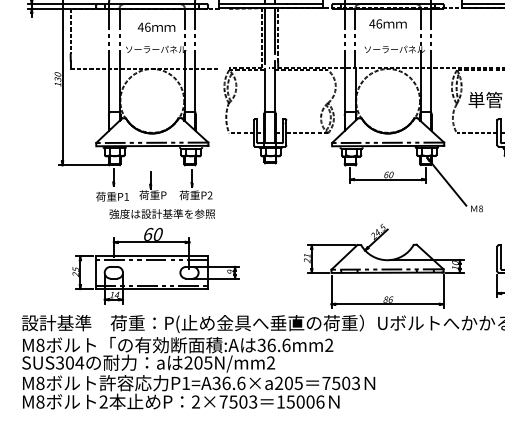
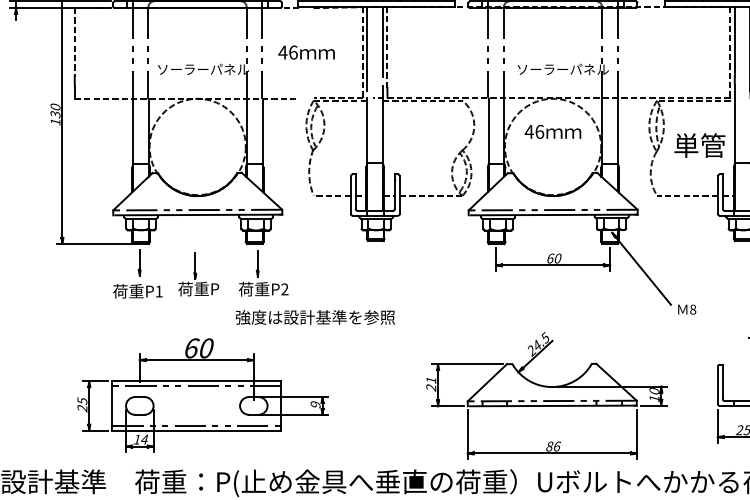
text: (387, 23) -> (552, 131), moved
text: (156, 26) -> (306, 51), moved
text: (161, 213) -> (314, 316), moved

